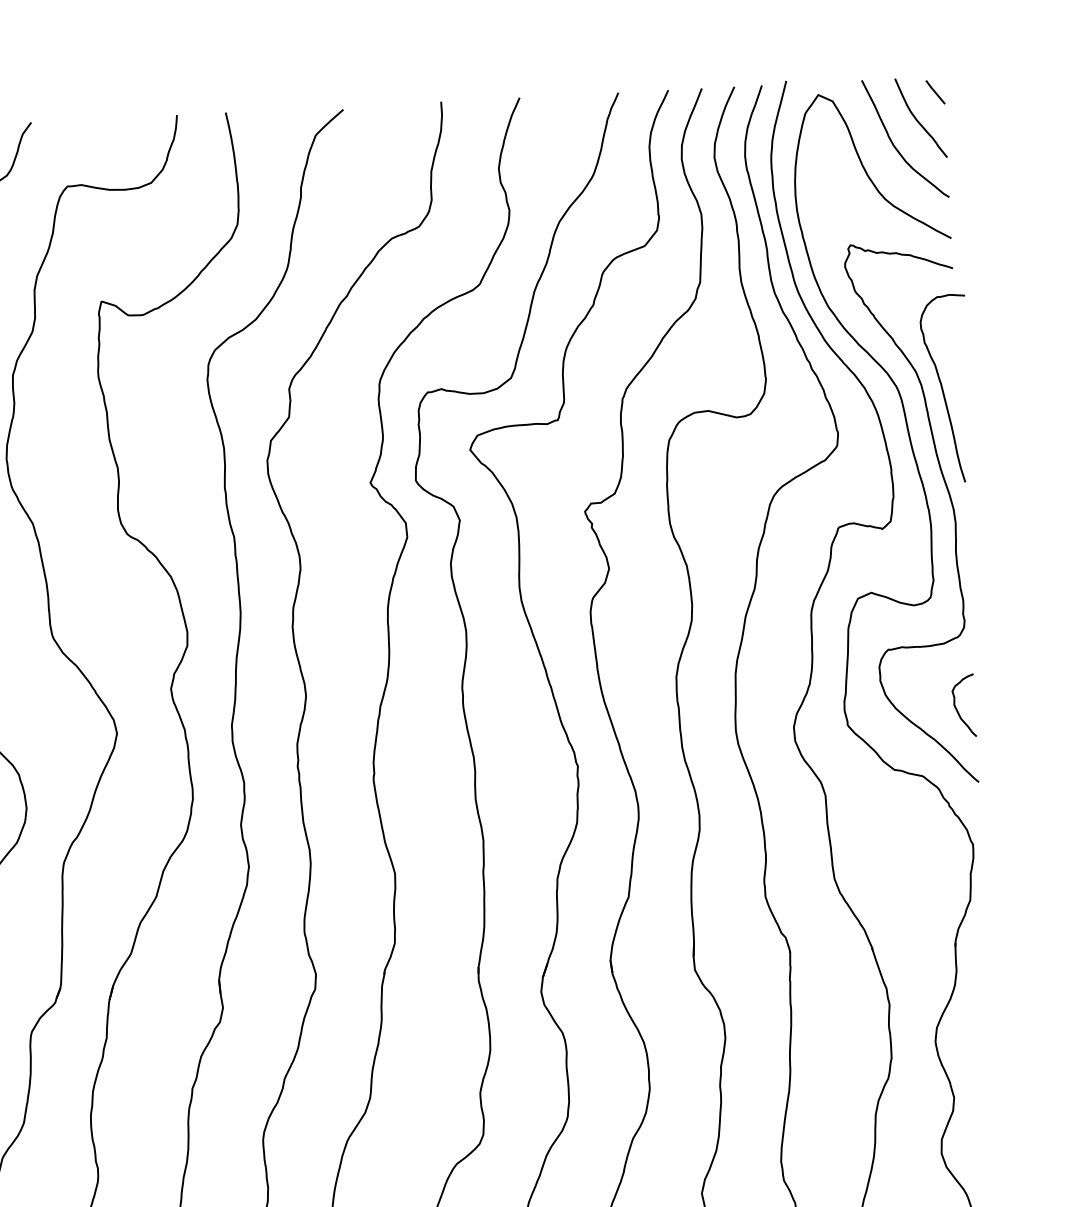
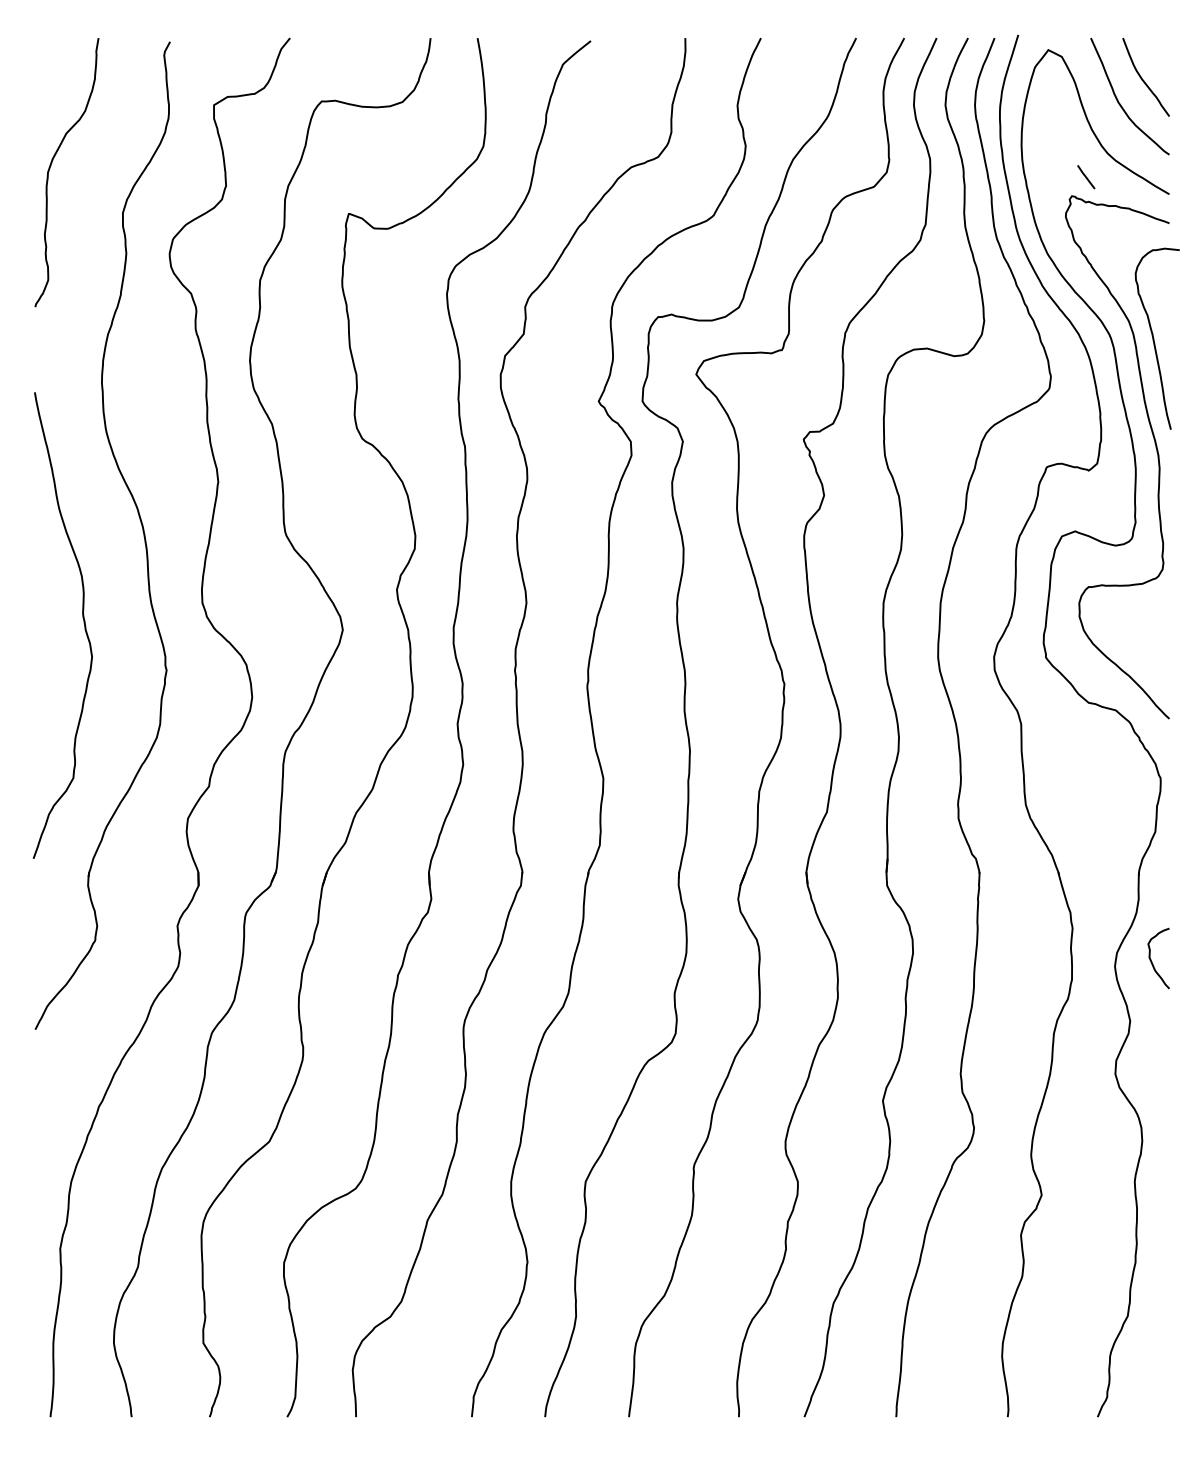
line: (935, 92) -> (1086, 177), moved
curve: (957, 709) -> (1152, 961), moved

